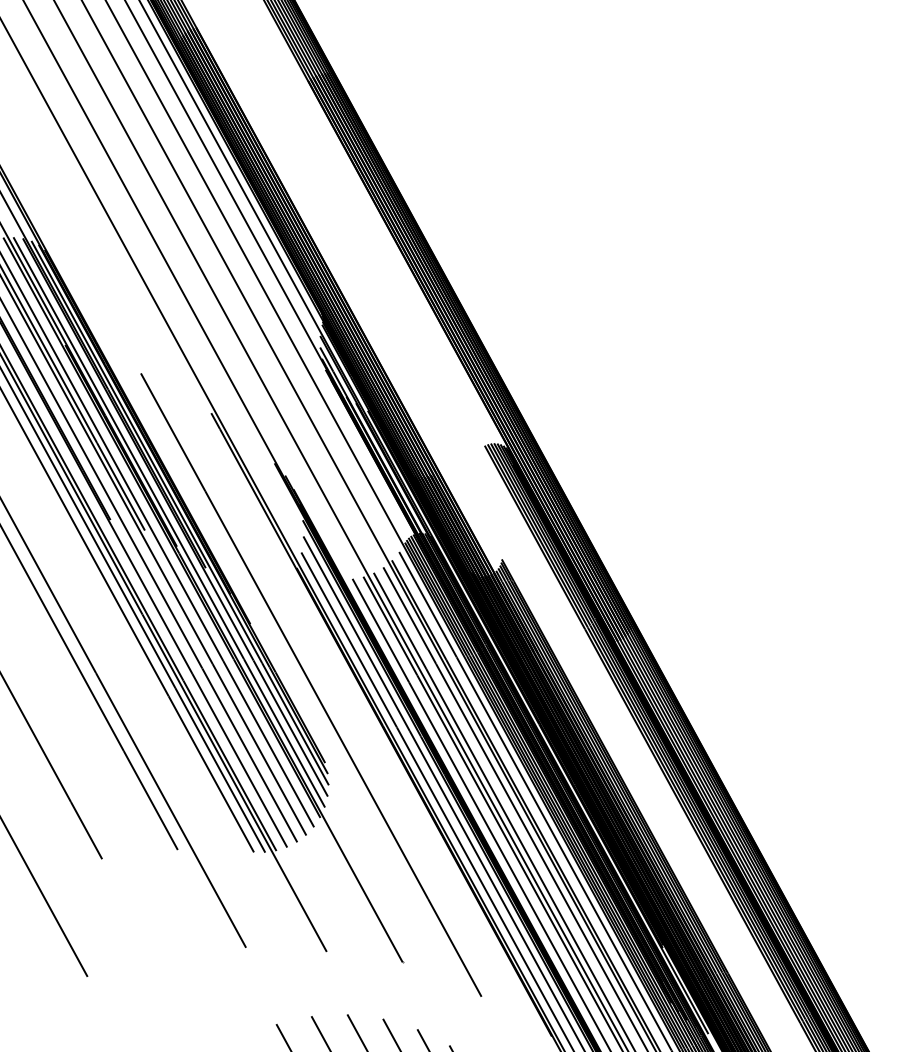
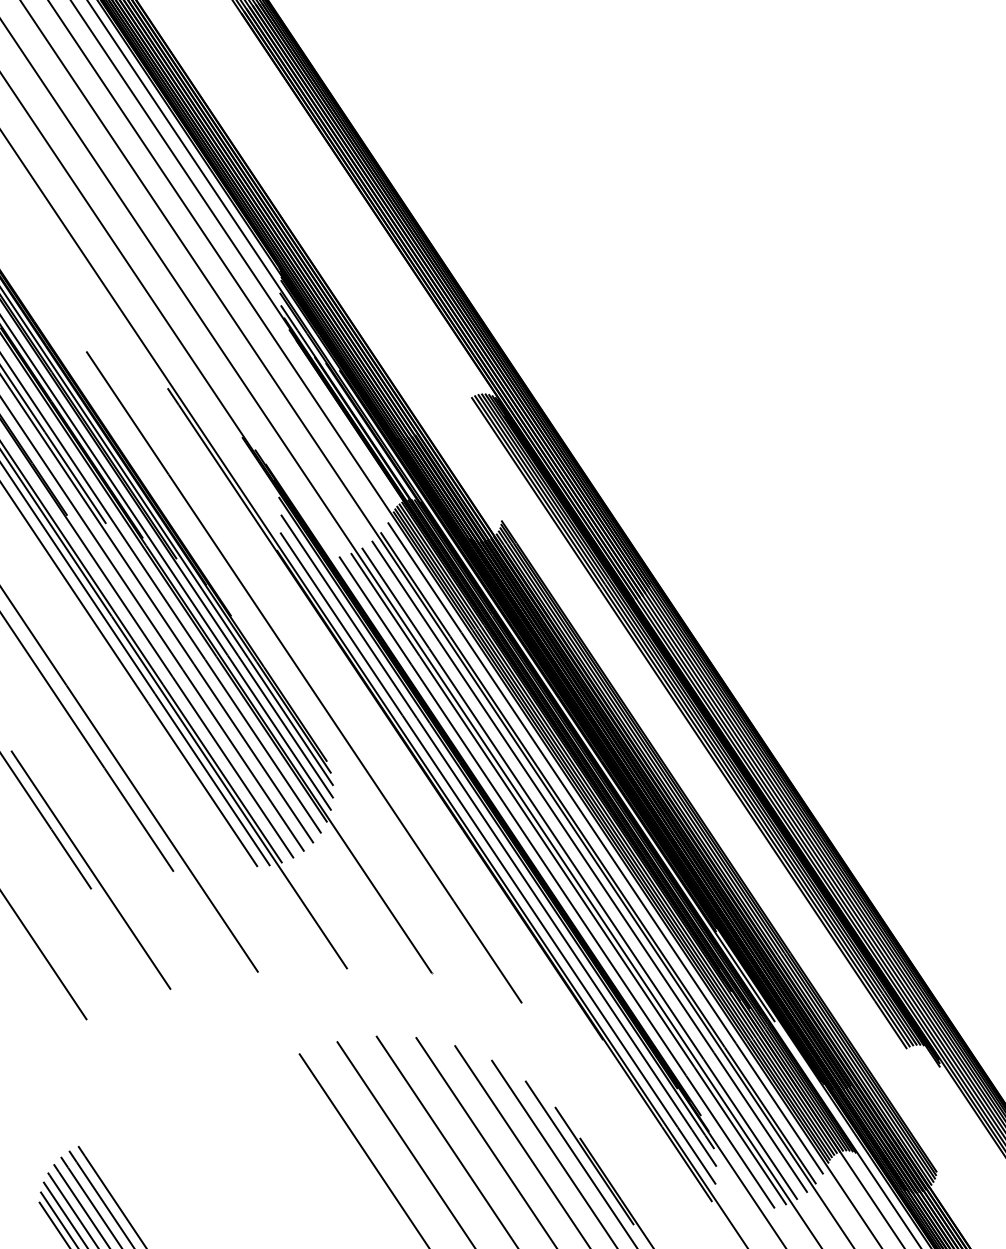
line: (102, 841) -> (90, 869), added

